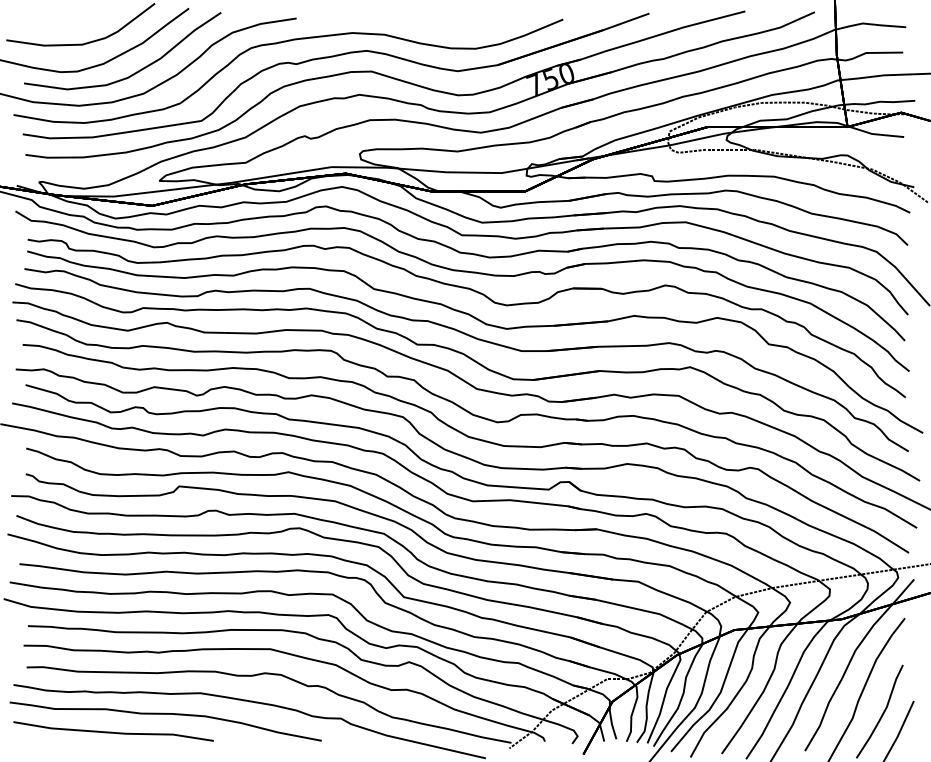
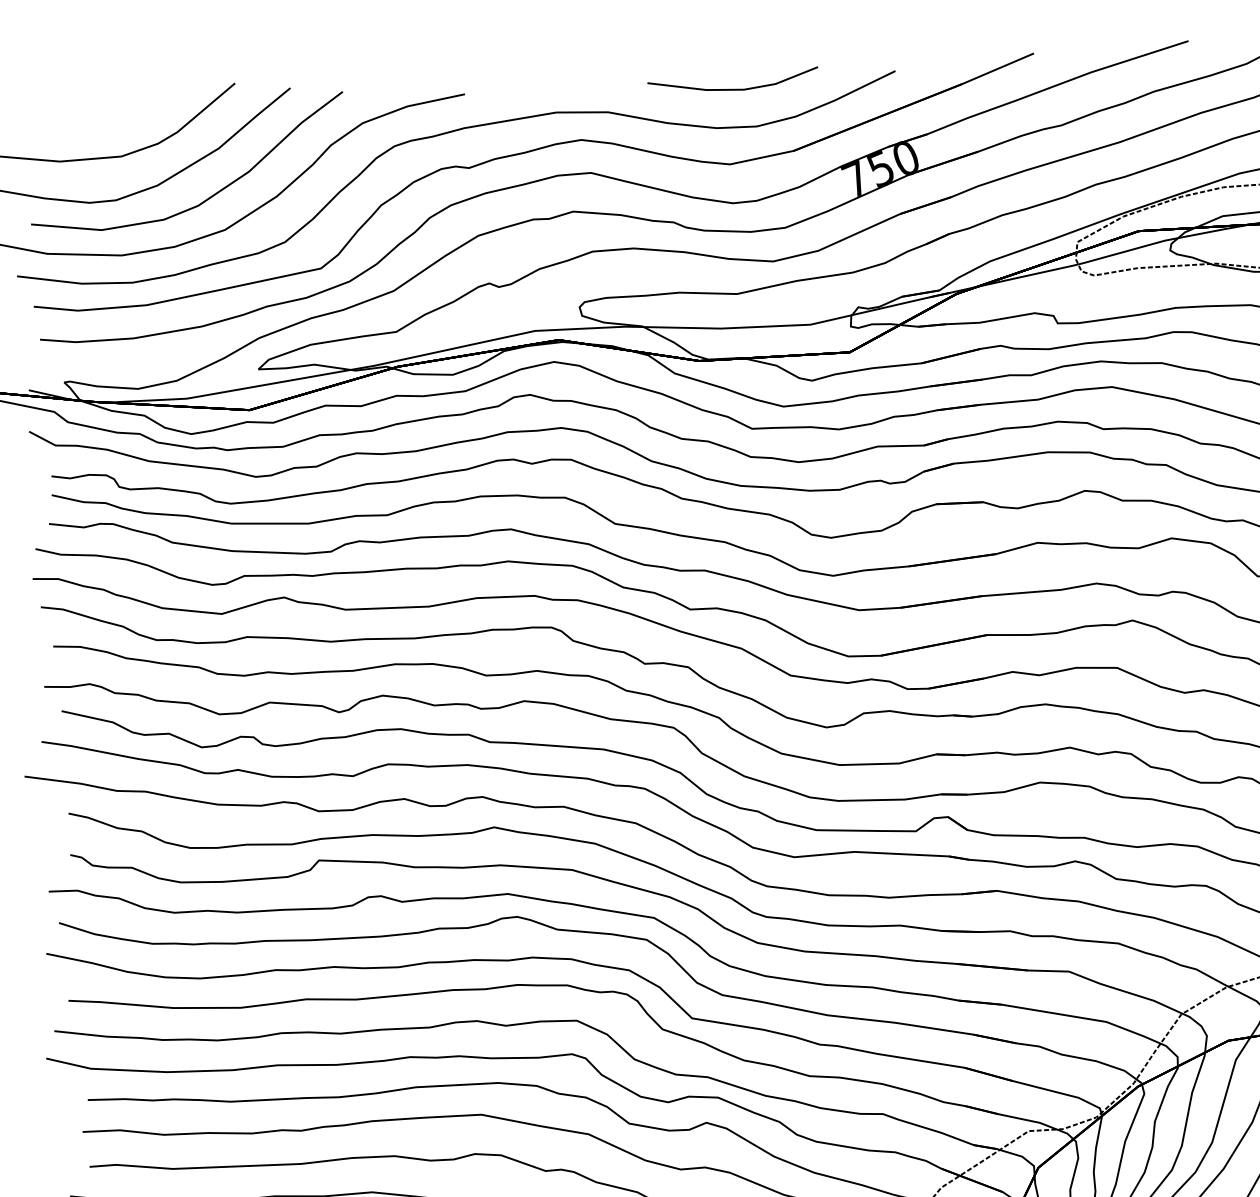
line: (462, 24) -> (733, 88), added

